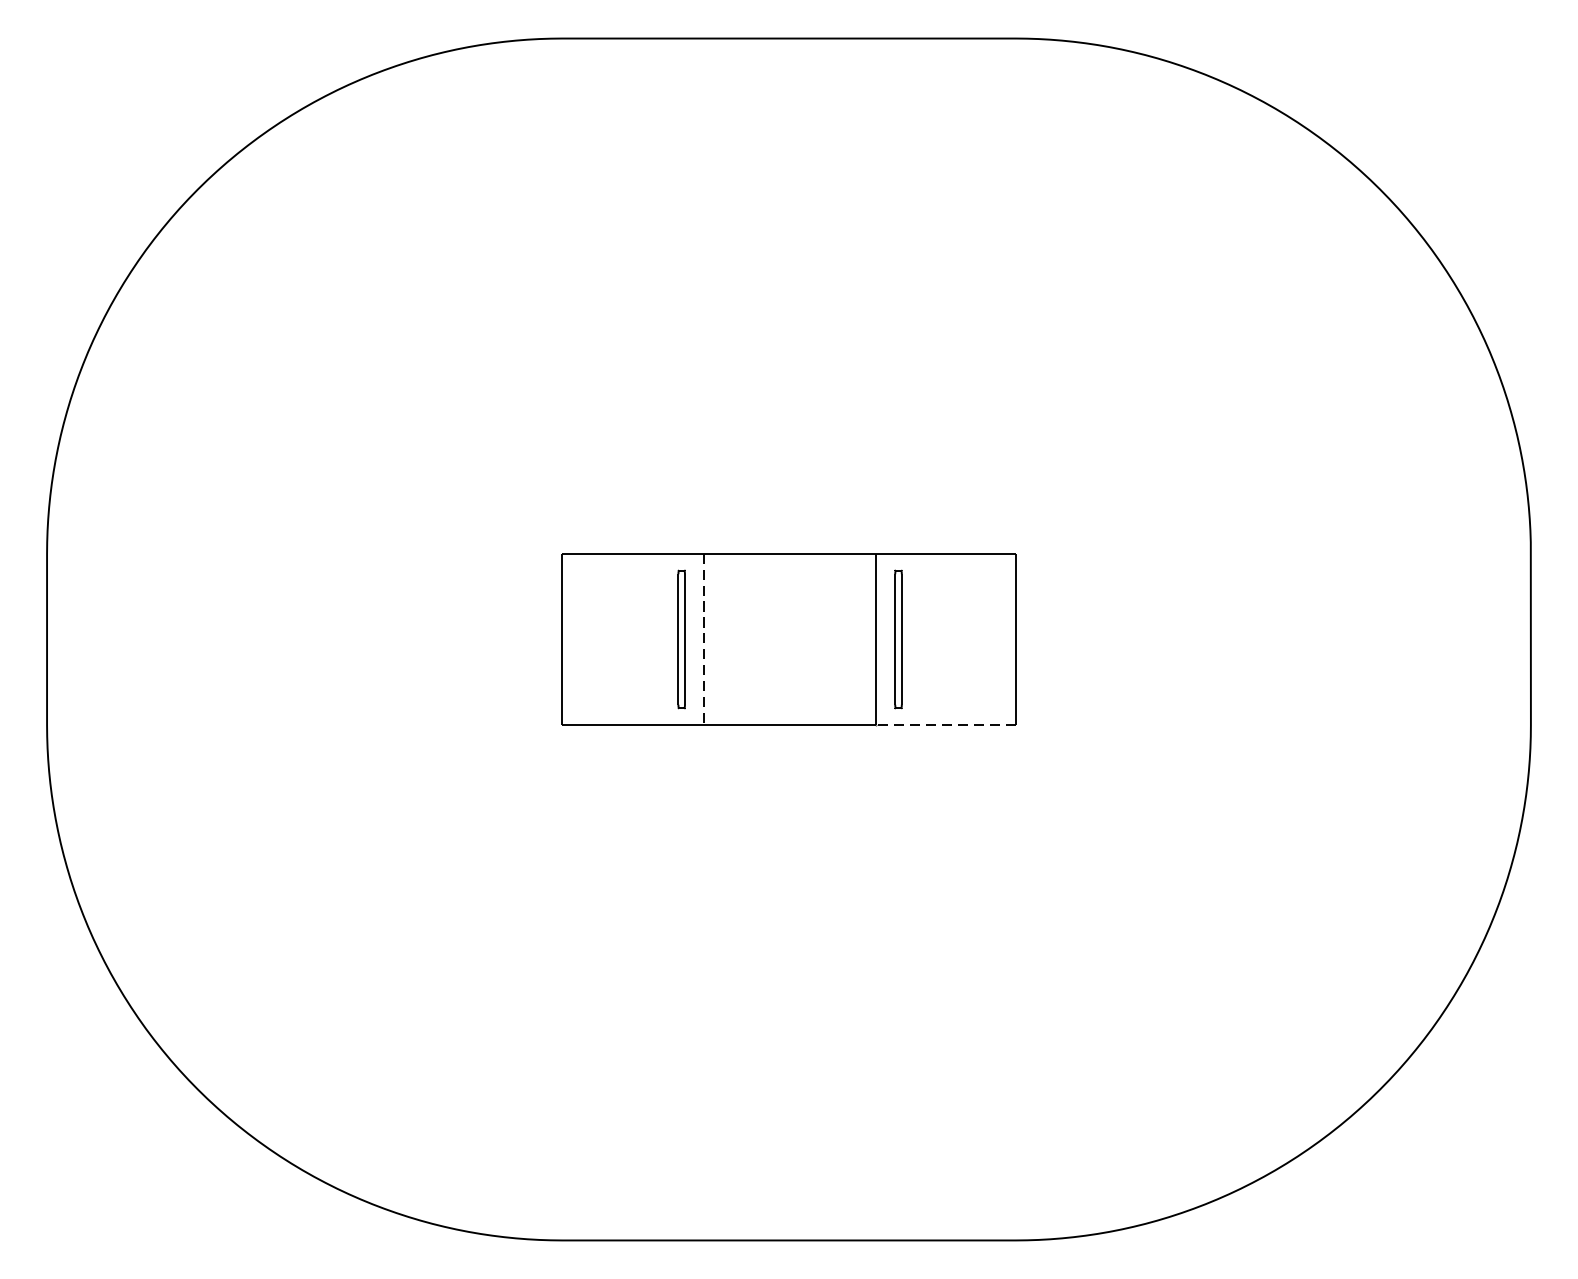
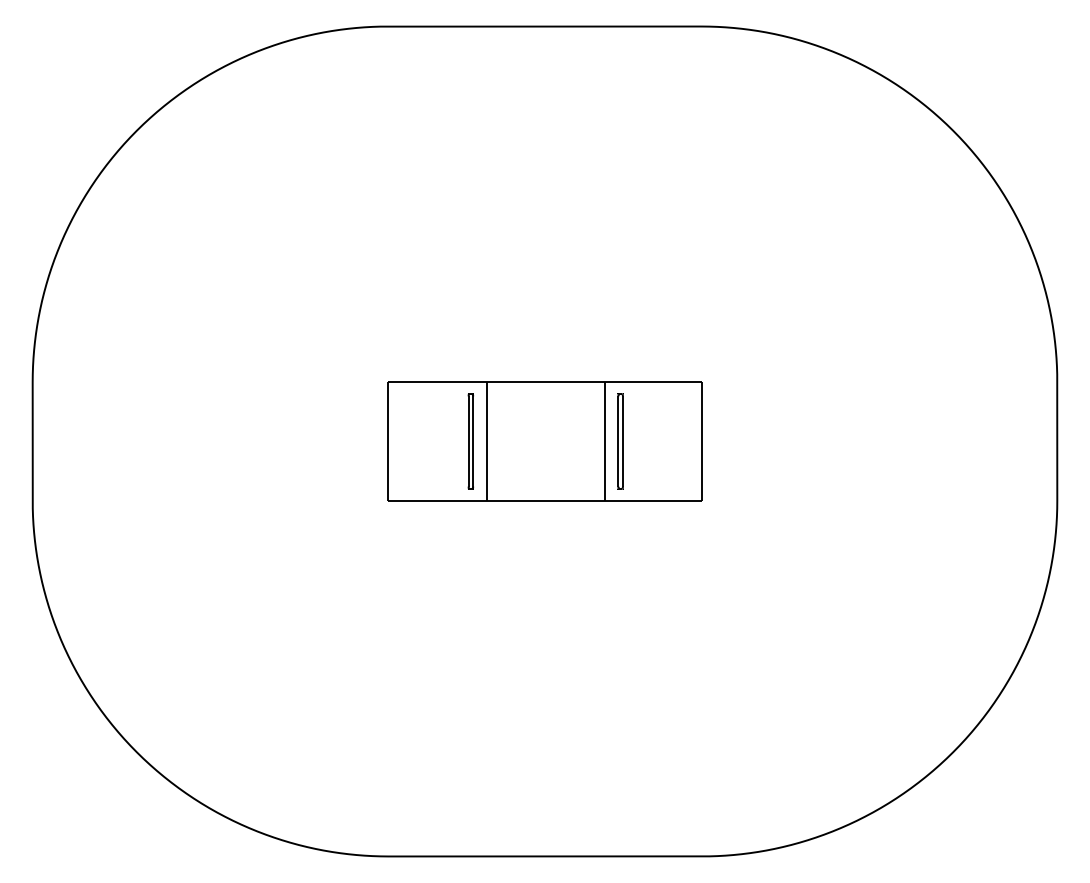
line: (704, 639) -> (486, 441), dashed -> solid
line: (944, 724) -> (652, 500), dashed -> solid

